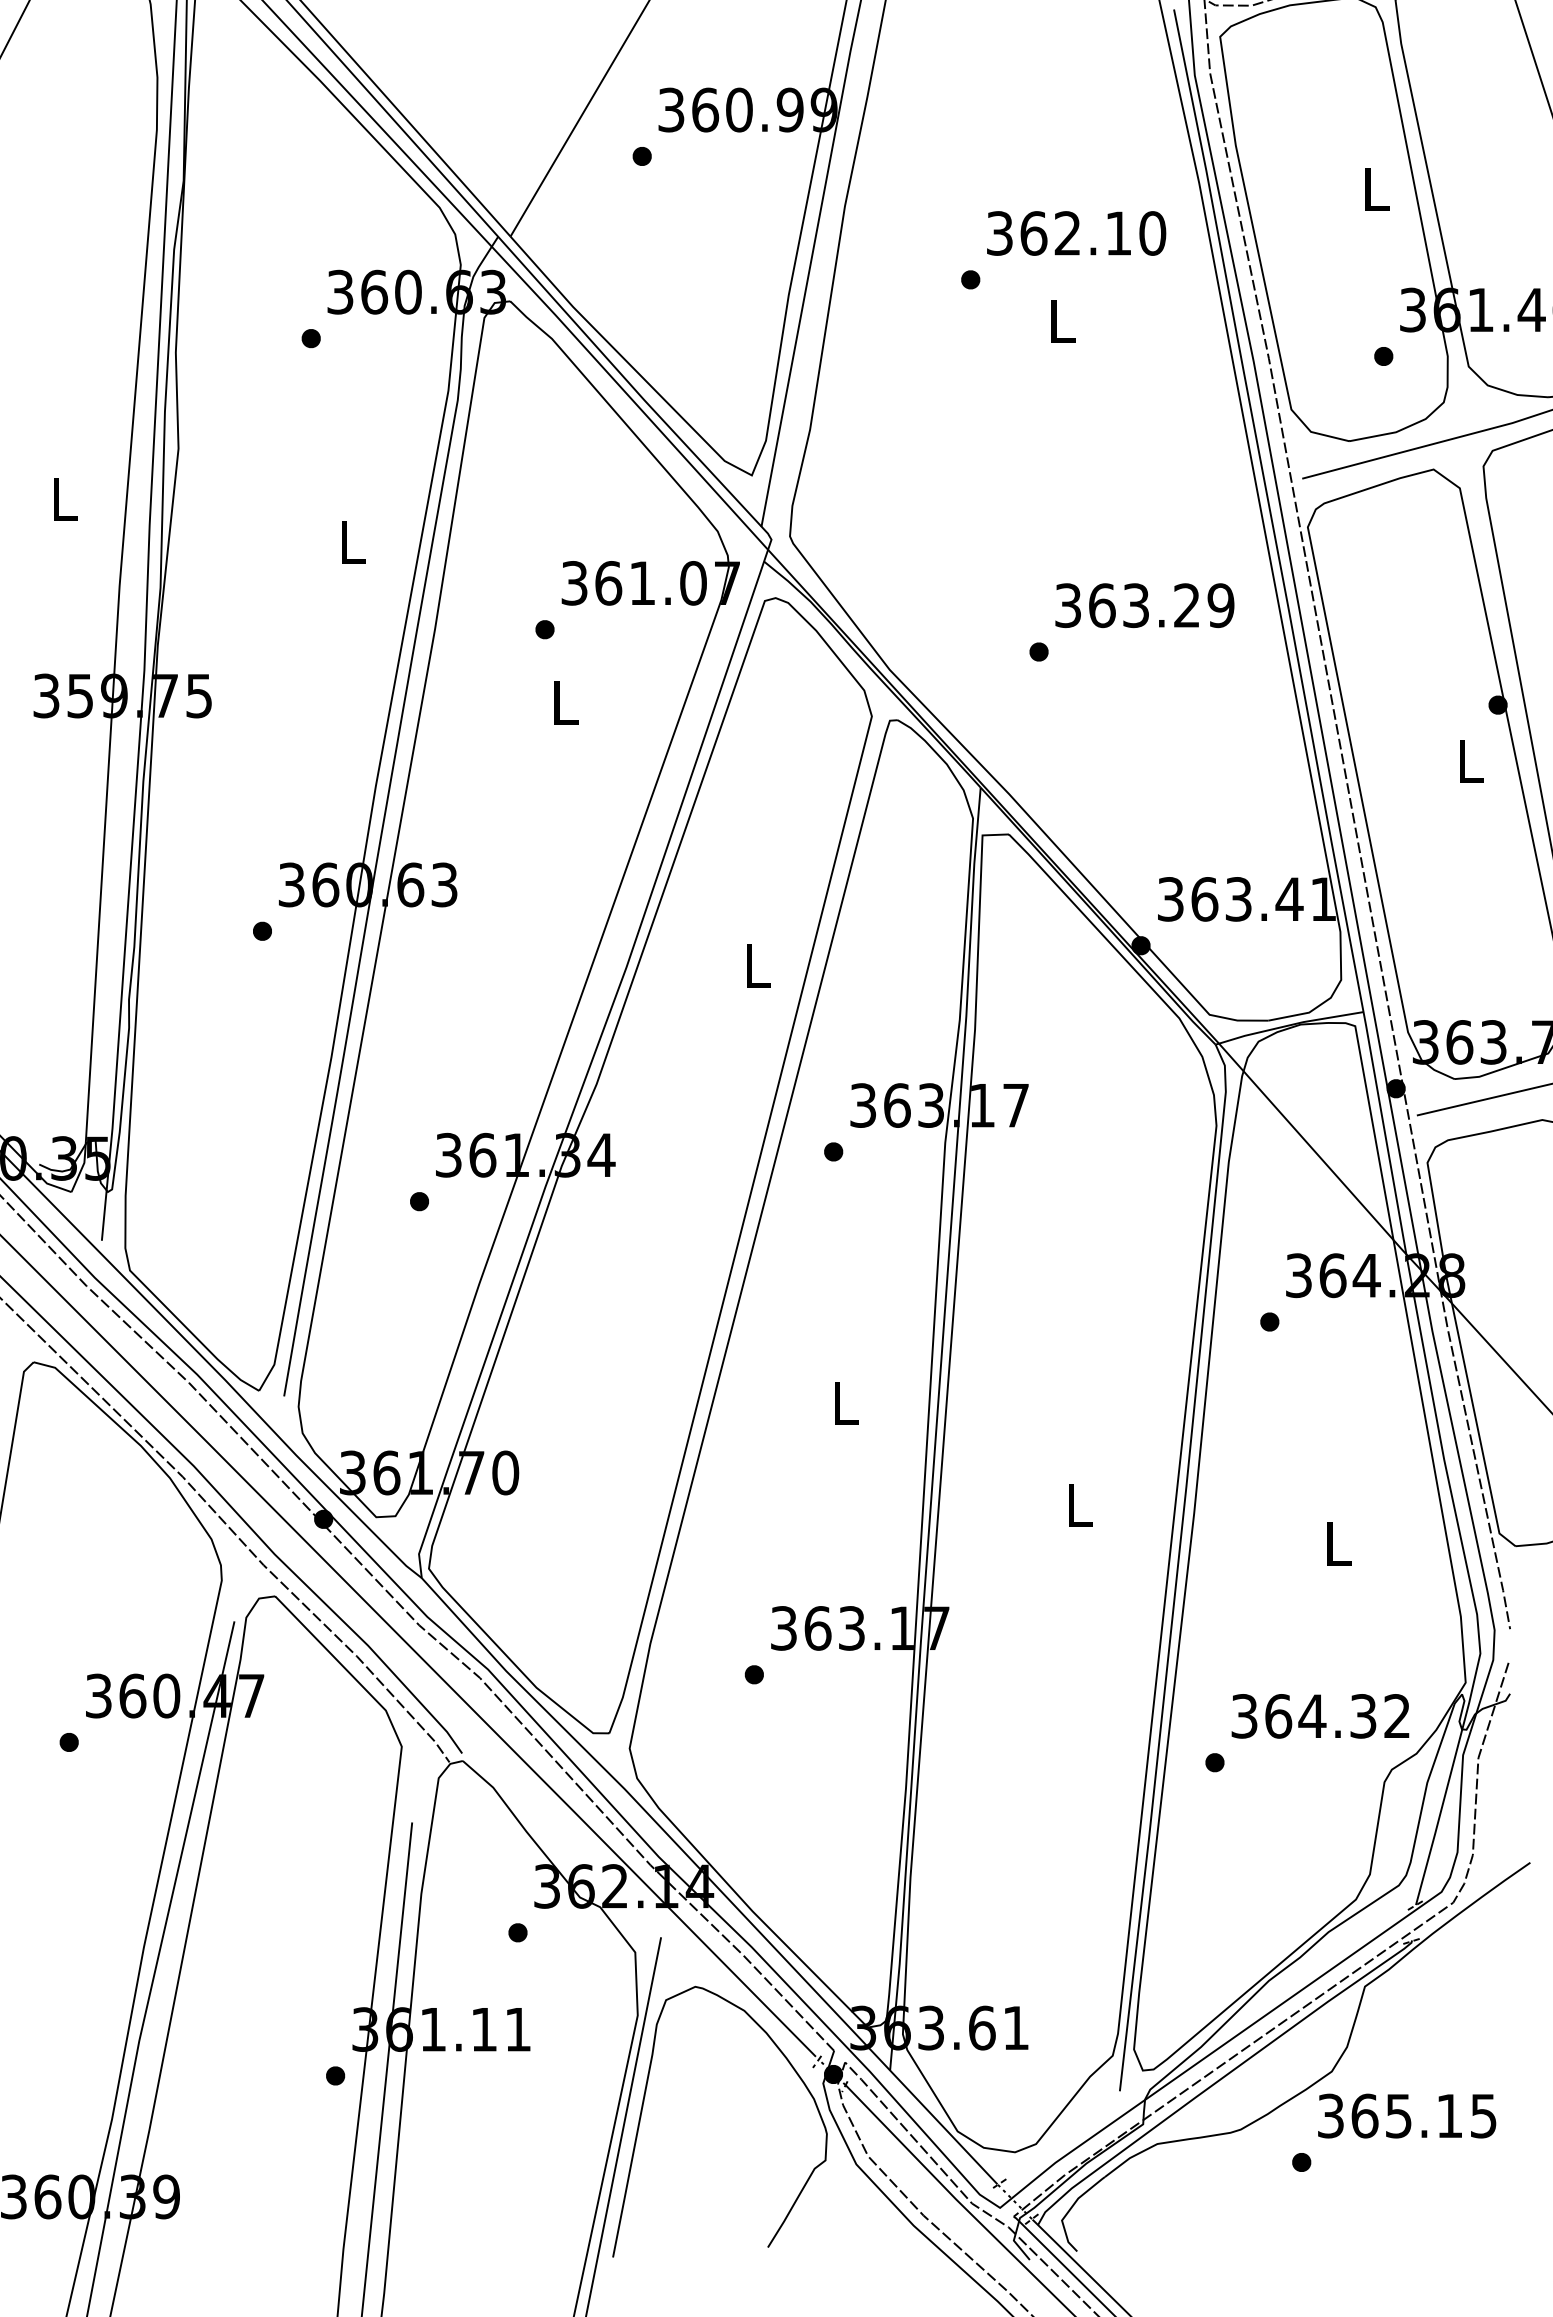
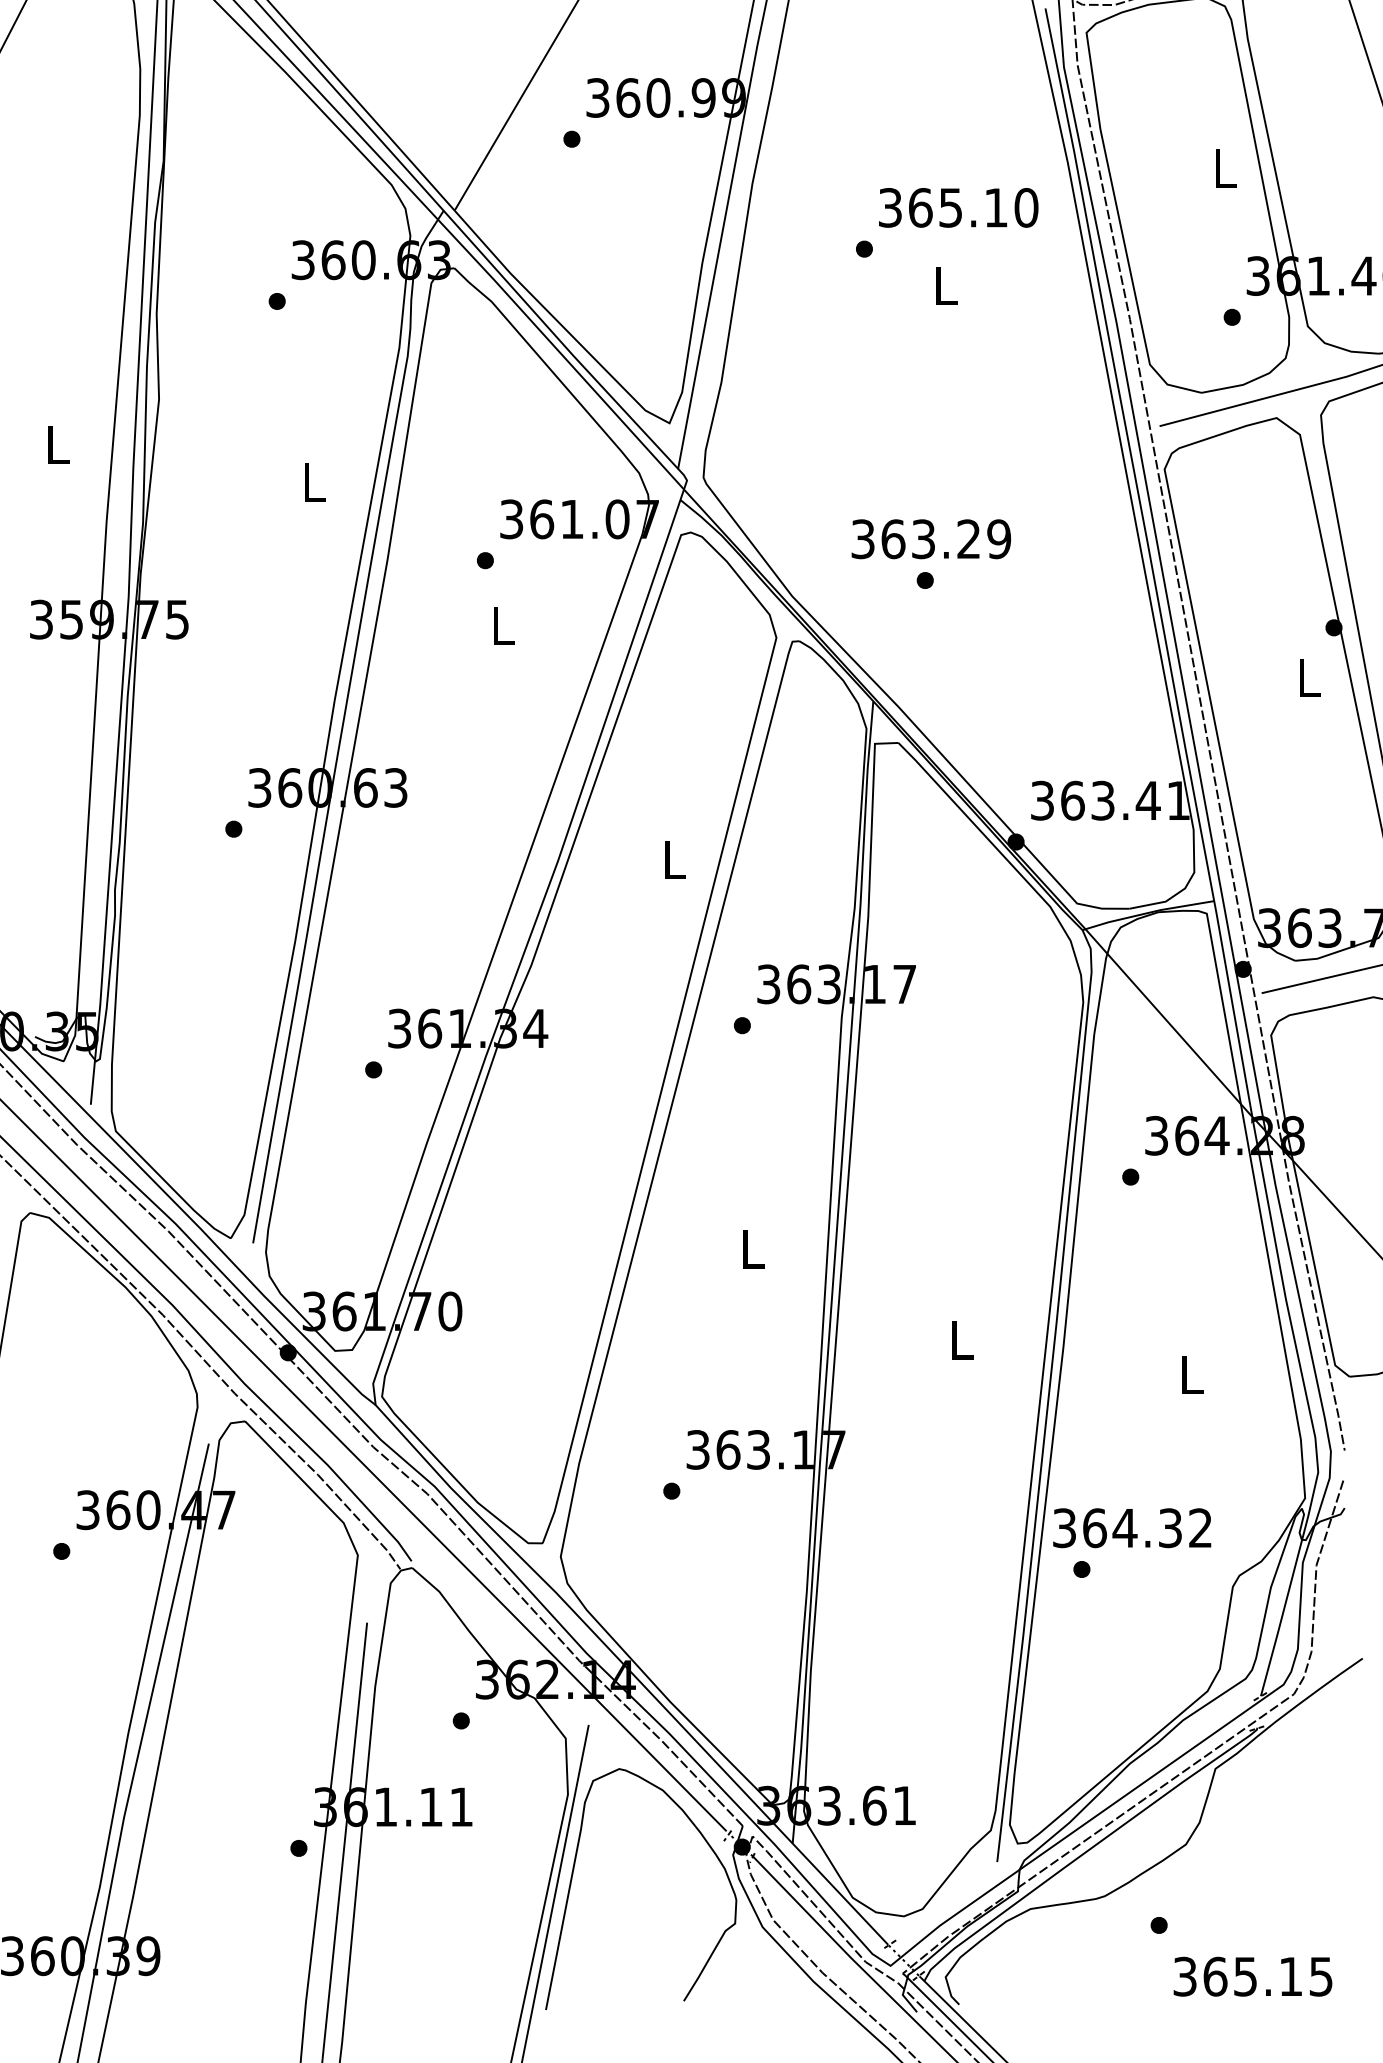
text: (1067, 233) -> (950, 207), 362.10 -> 365.10
text: (1144, 605) -> (931, 539), moved
text: (1320, 1716) -> (1132, 1528), moved
text: (1407, 2115) -> (1253, 1976), moved

